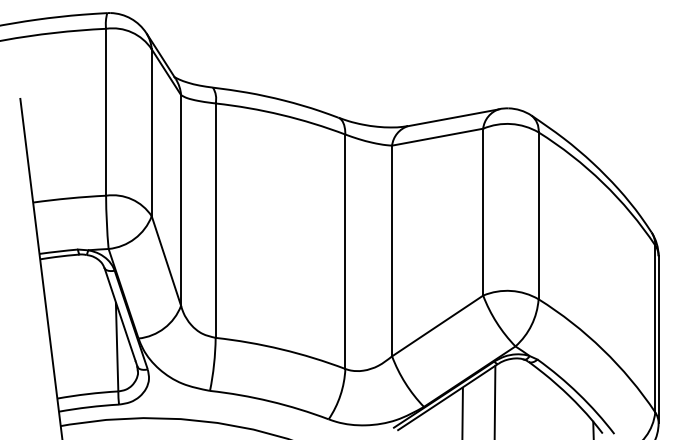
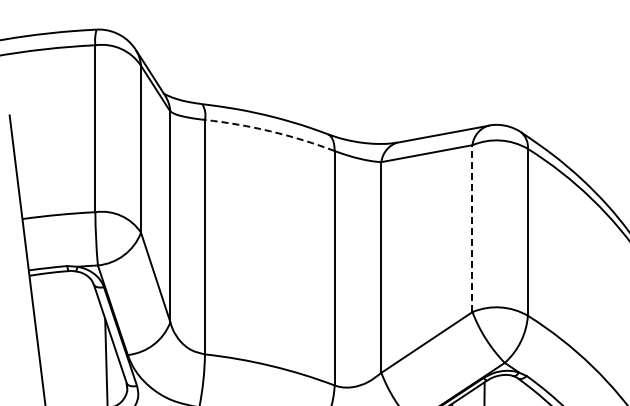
arc: (281, 114) -> (270, 130), solid -> dashed
line: (483, 211) -> (472, 227), solid -> dashed

